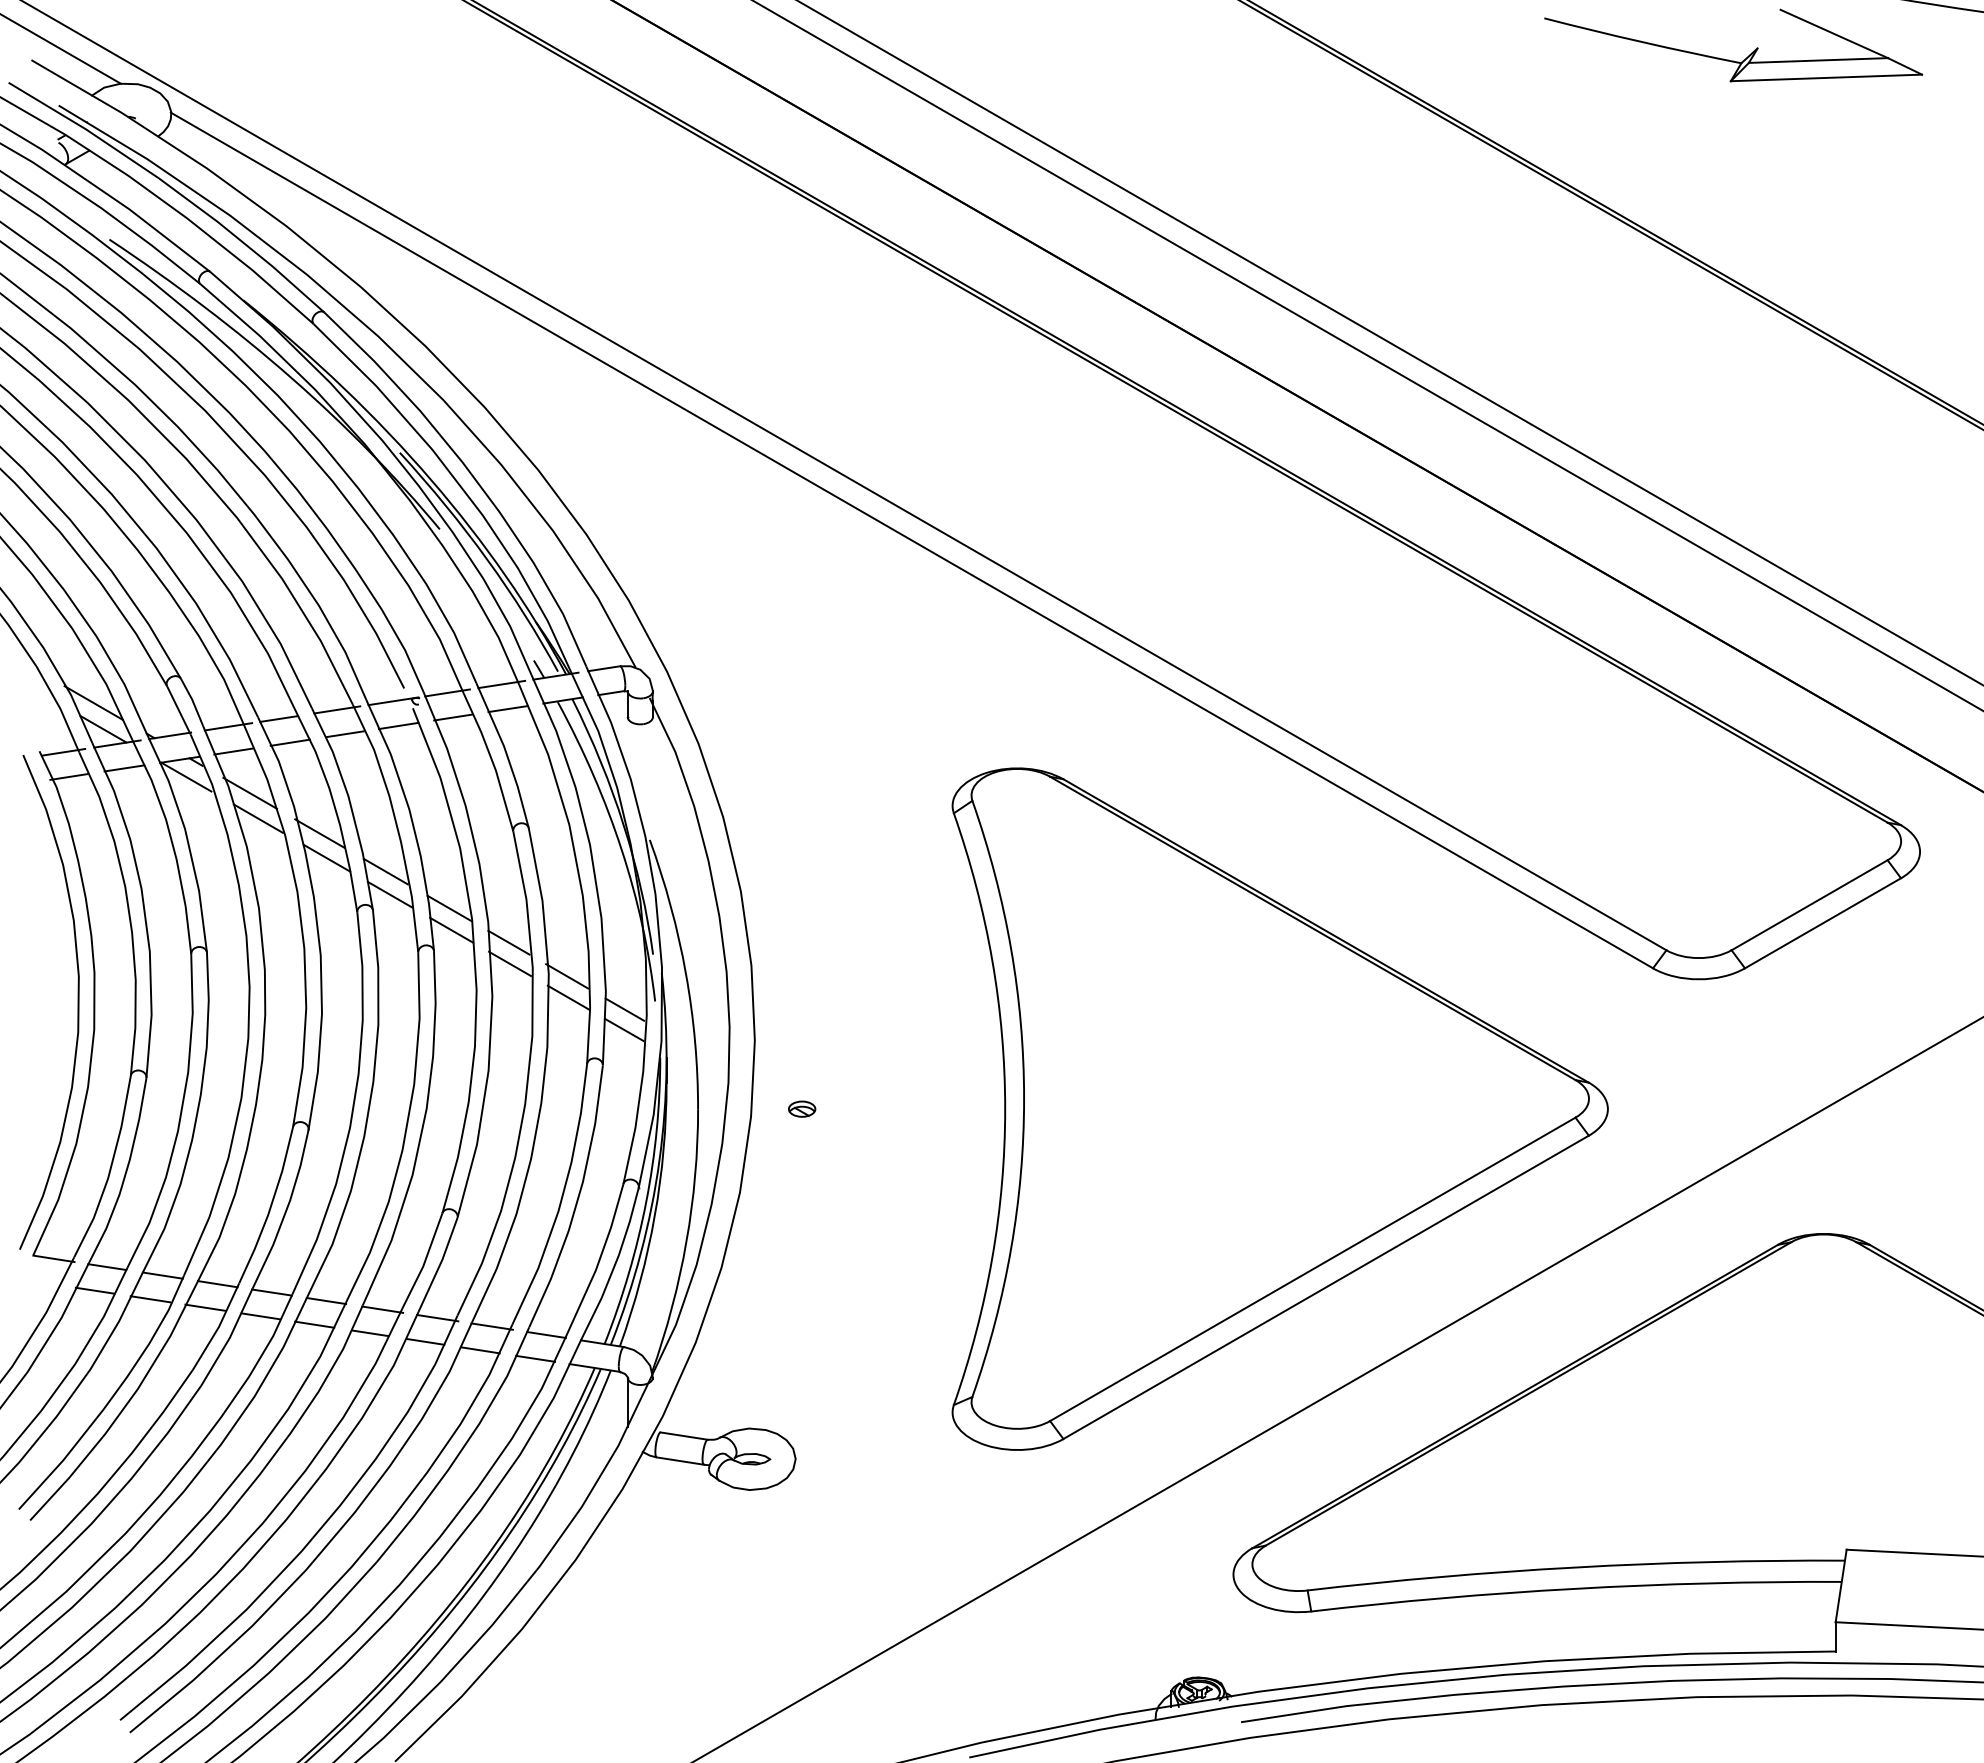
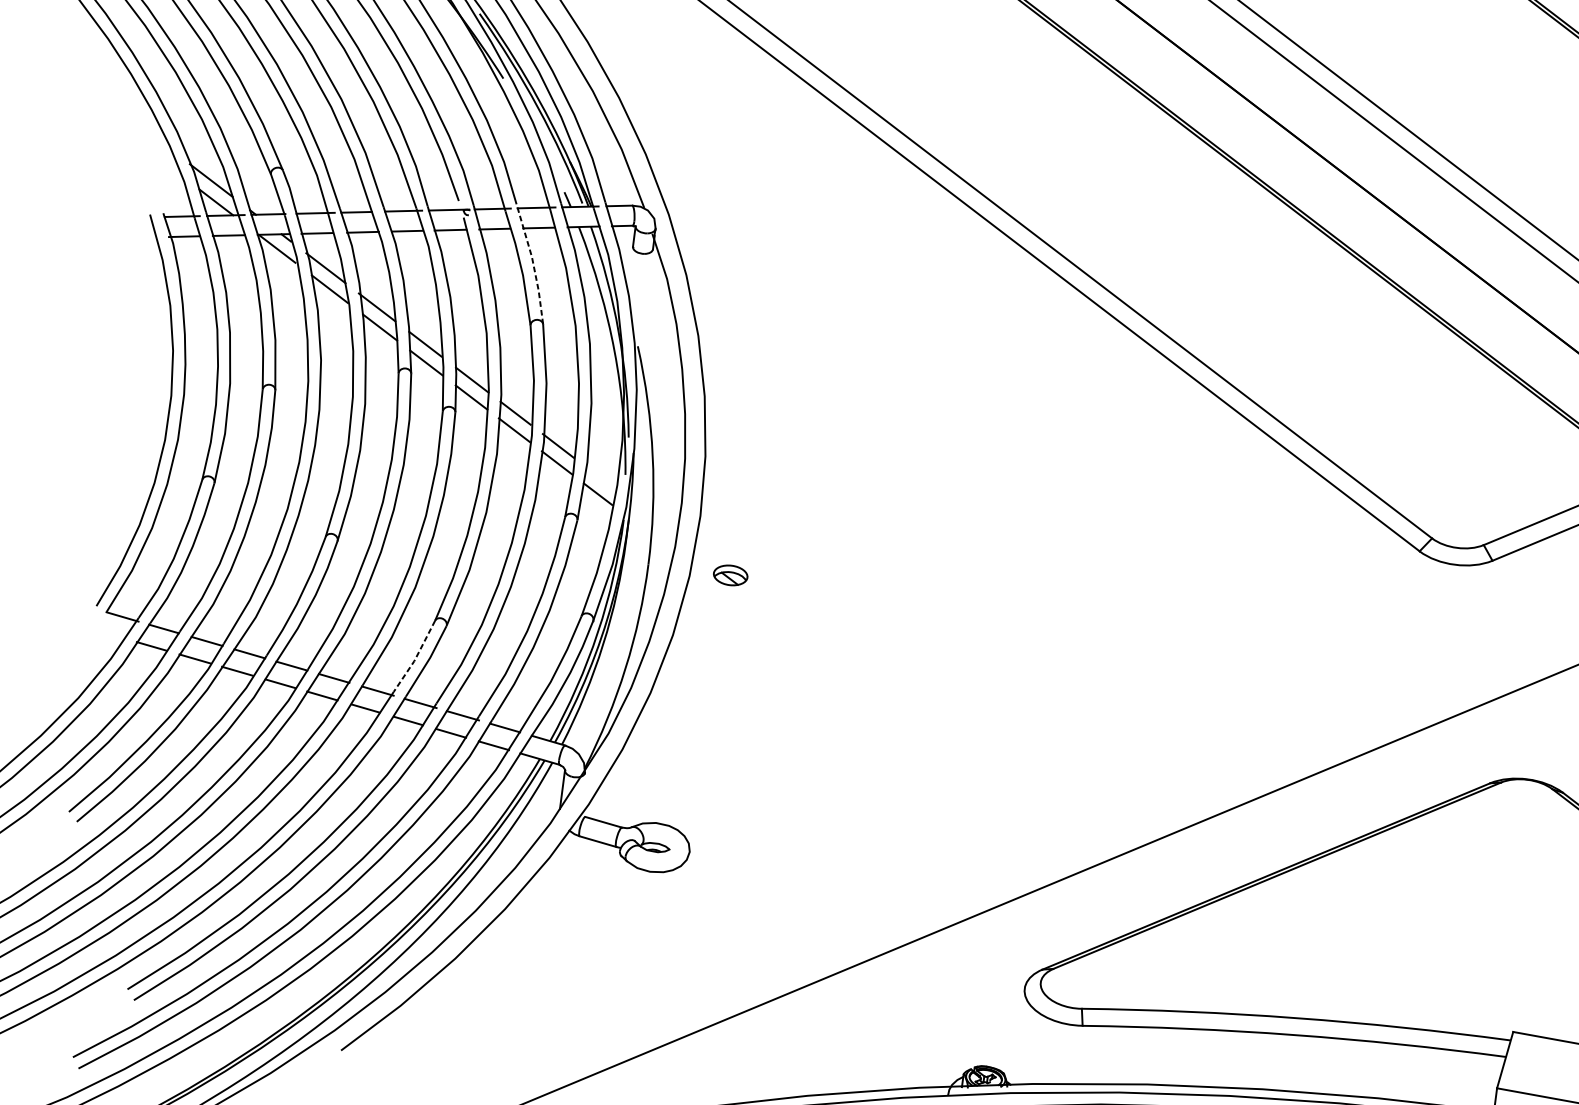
line: (506, 753) -> (533, 263), solid -> dashed
line: (624, 1009) -> (600, 478), removed
part: (802, 1108) -> (731, 574), size x1.6
part: (1279, 1108) -> (1109, 623), removed
line: (424, 1262) -> (415, 657), solid -> dashed

